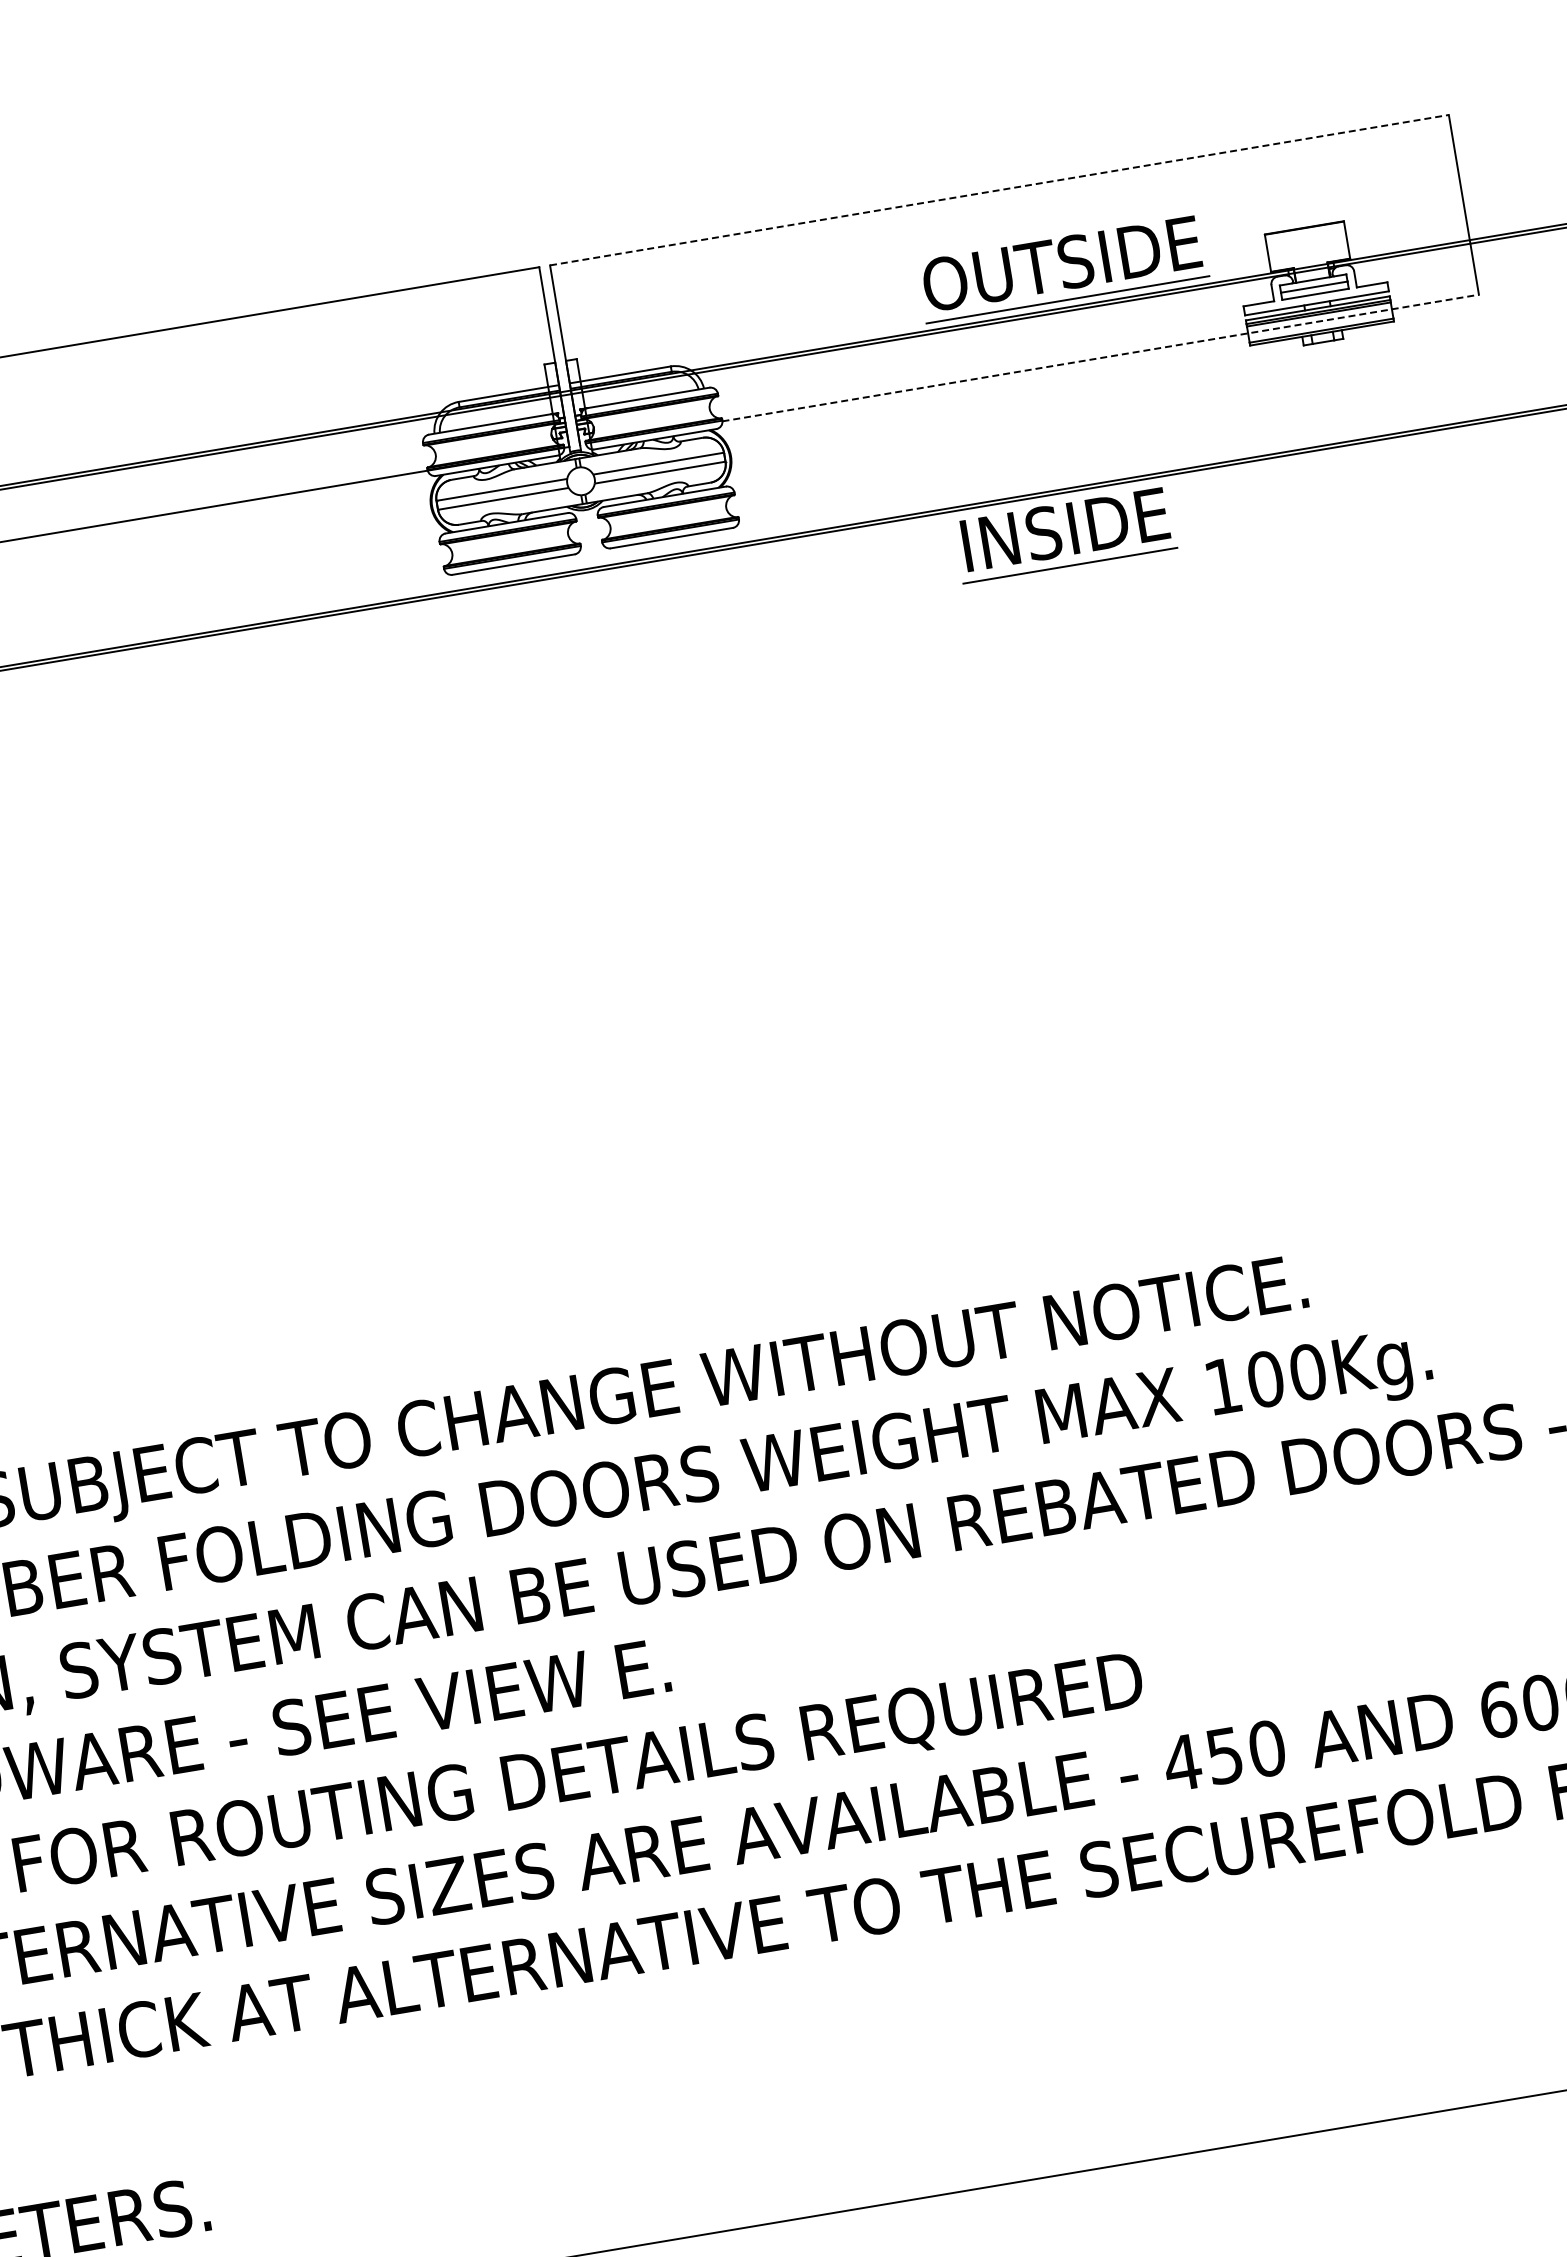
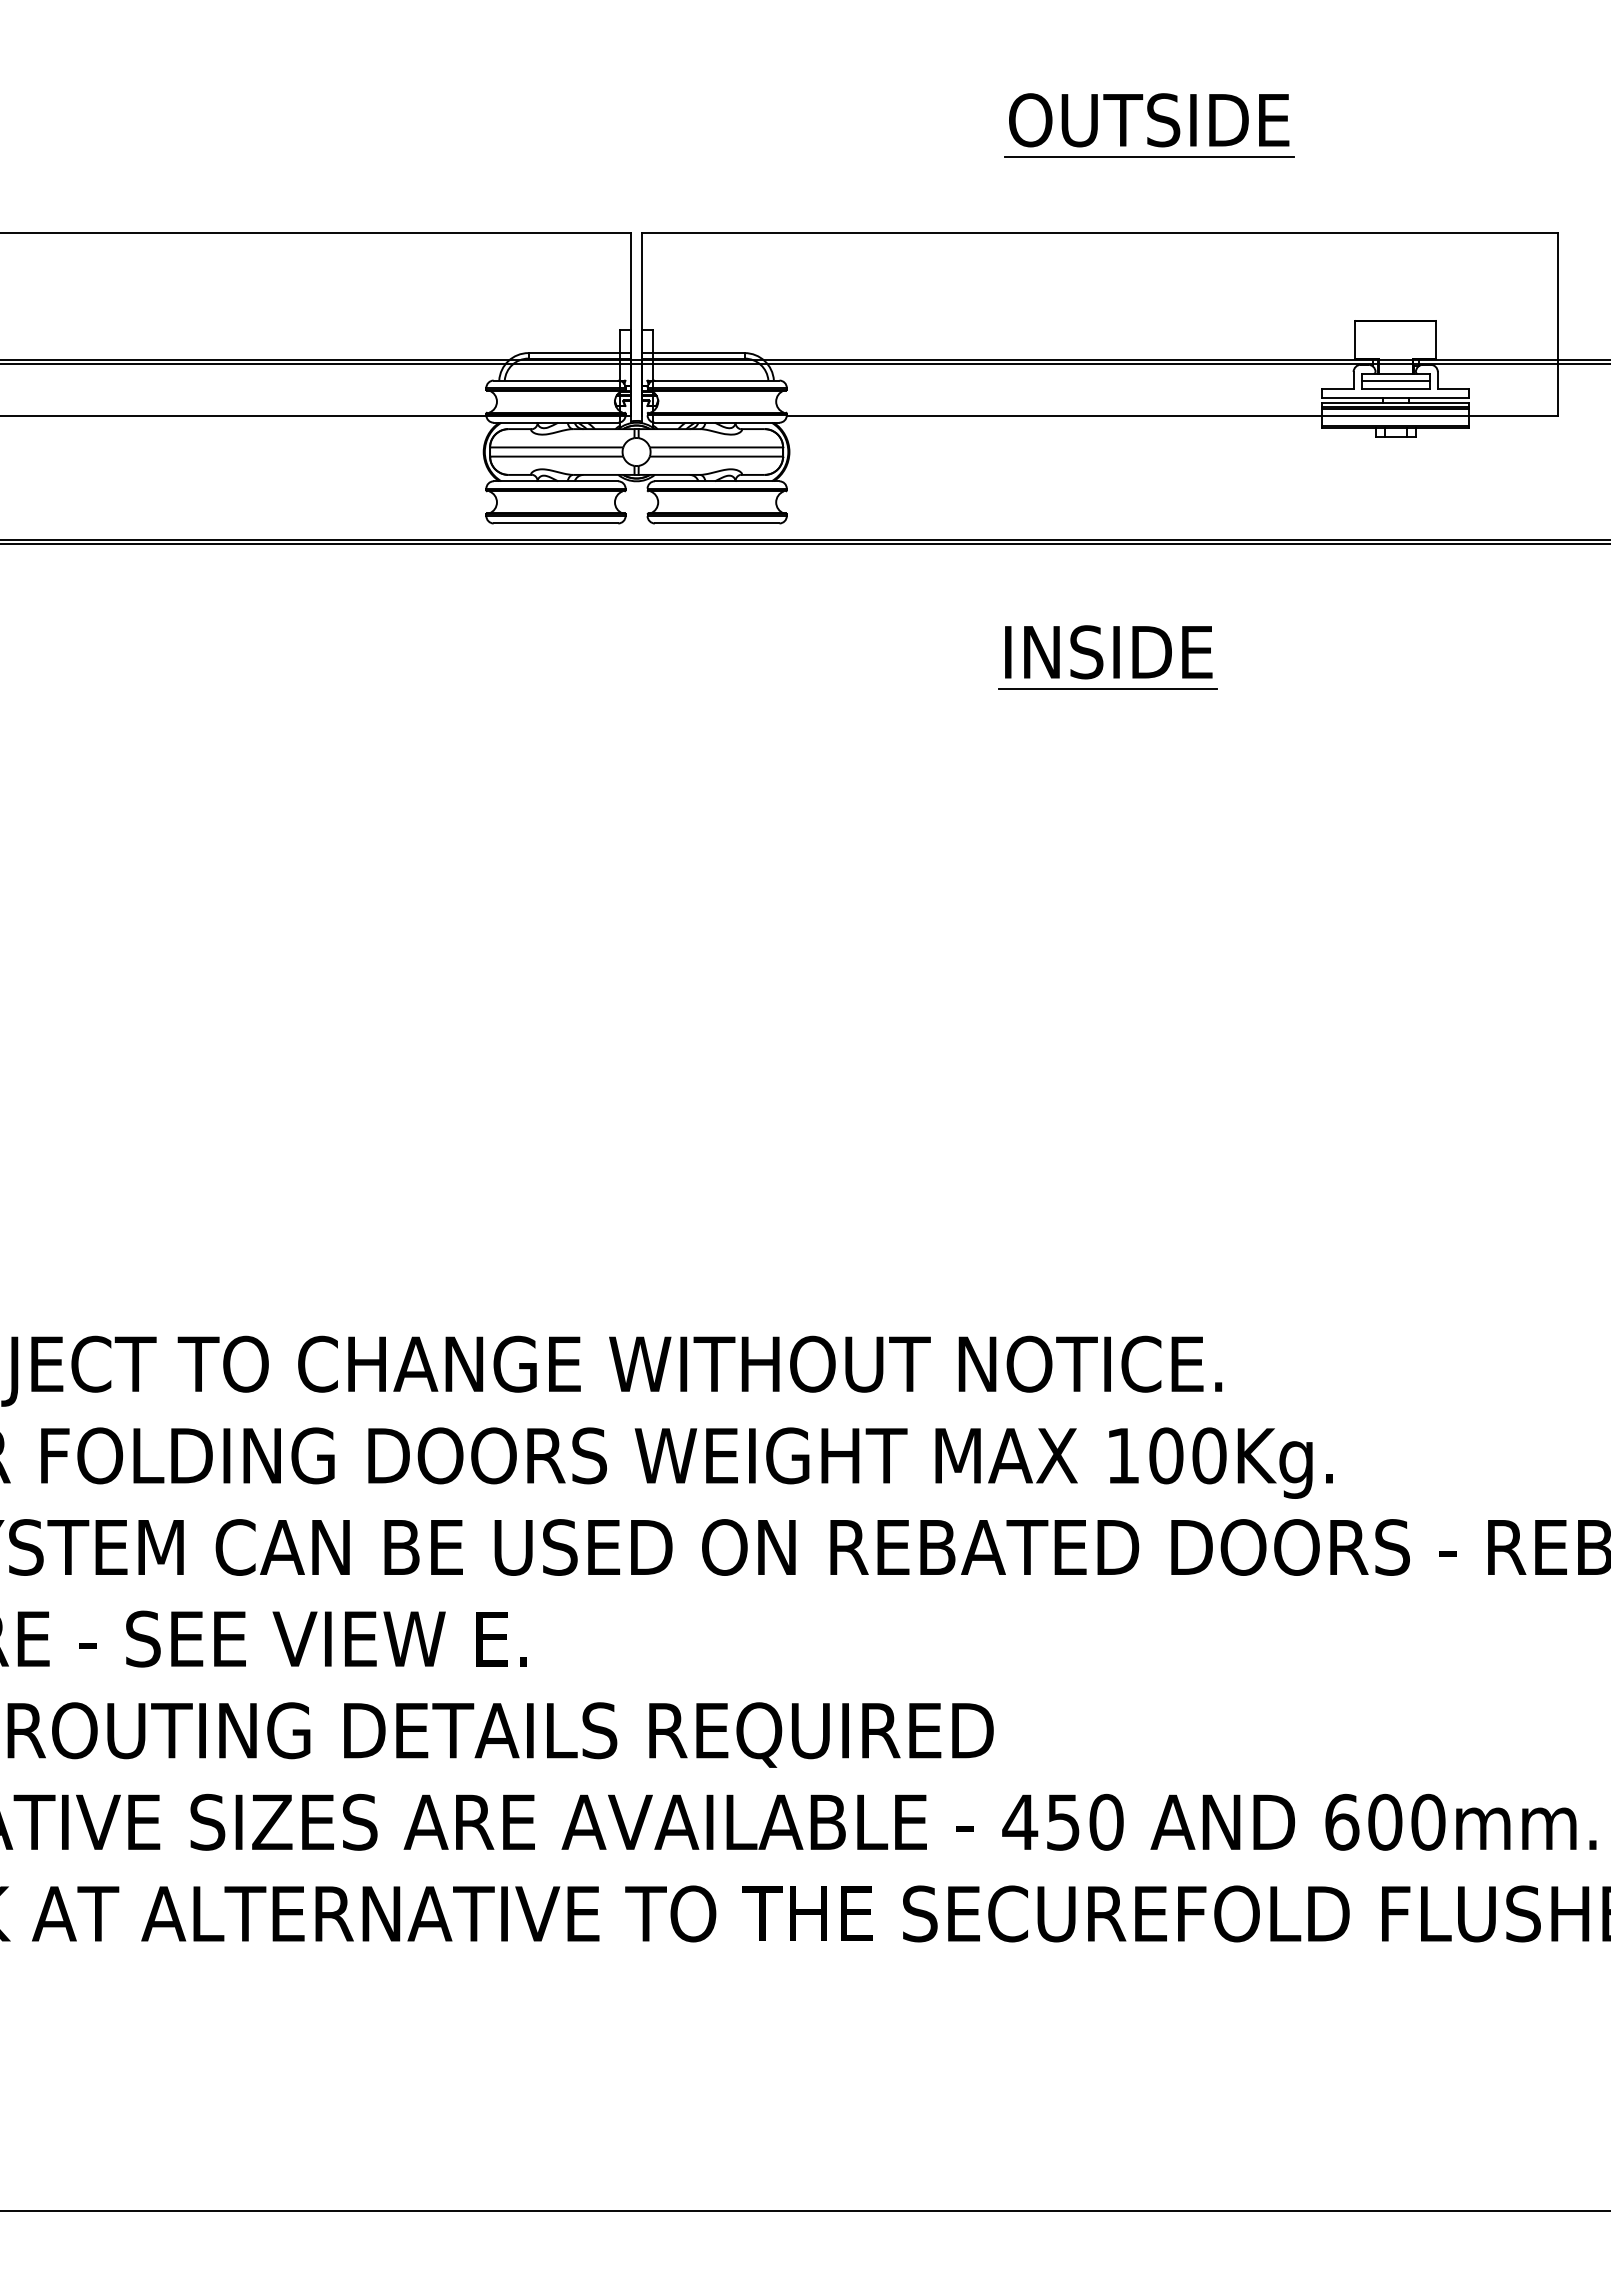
line: (999, 189) -> (1099, 232), dashed -> solid
part: (1064, 262) -> (1152, 119), moved
line: (1101, 358) -> (1172, 416), dashed -> solid
part: (1065, 534) -> (1107, 657), moved

